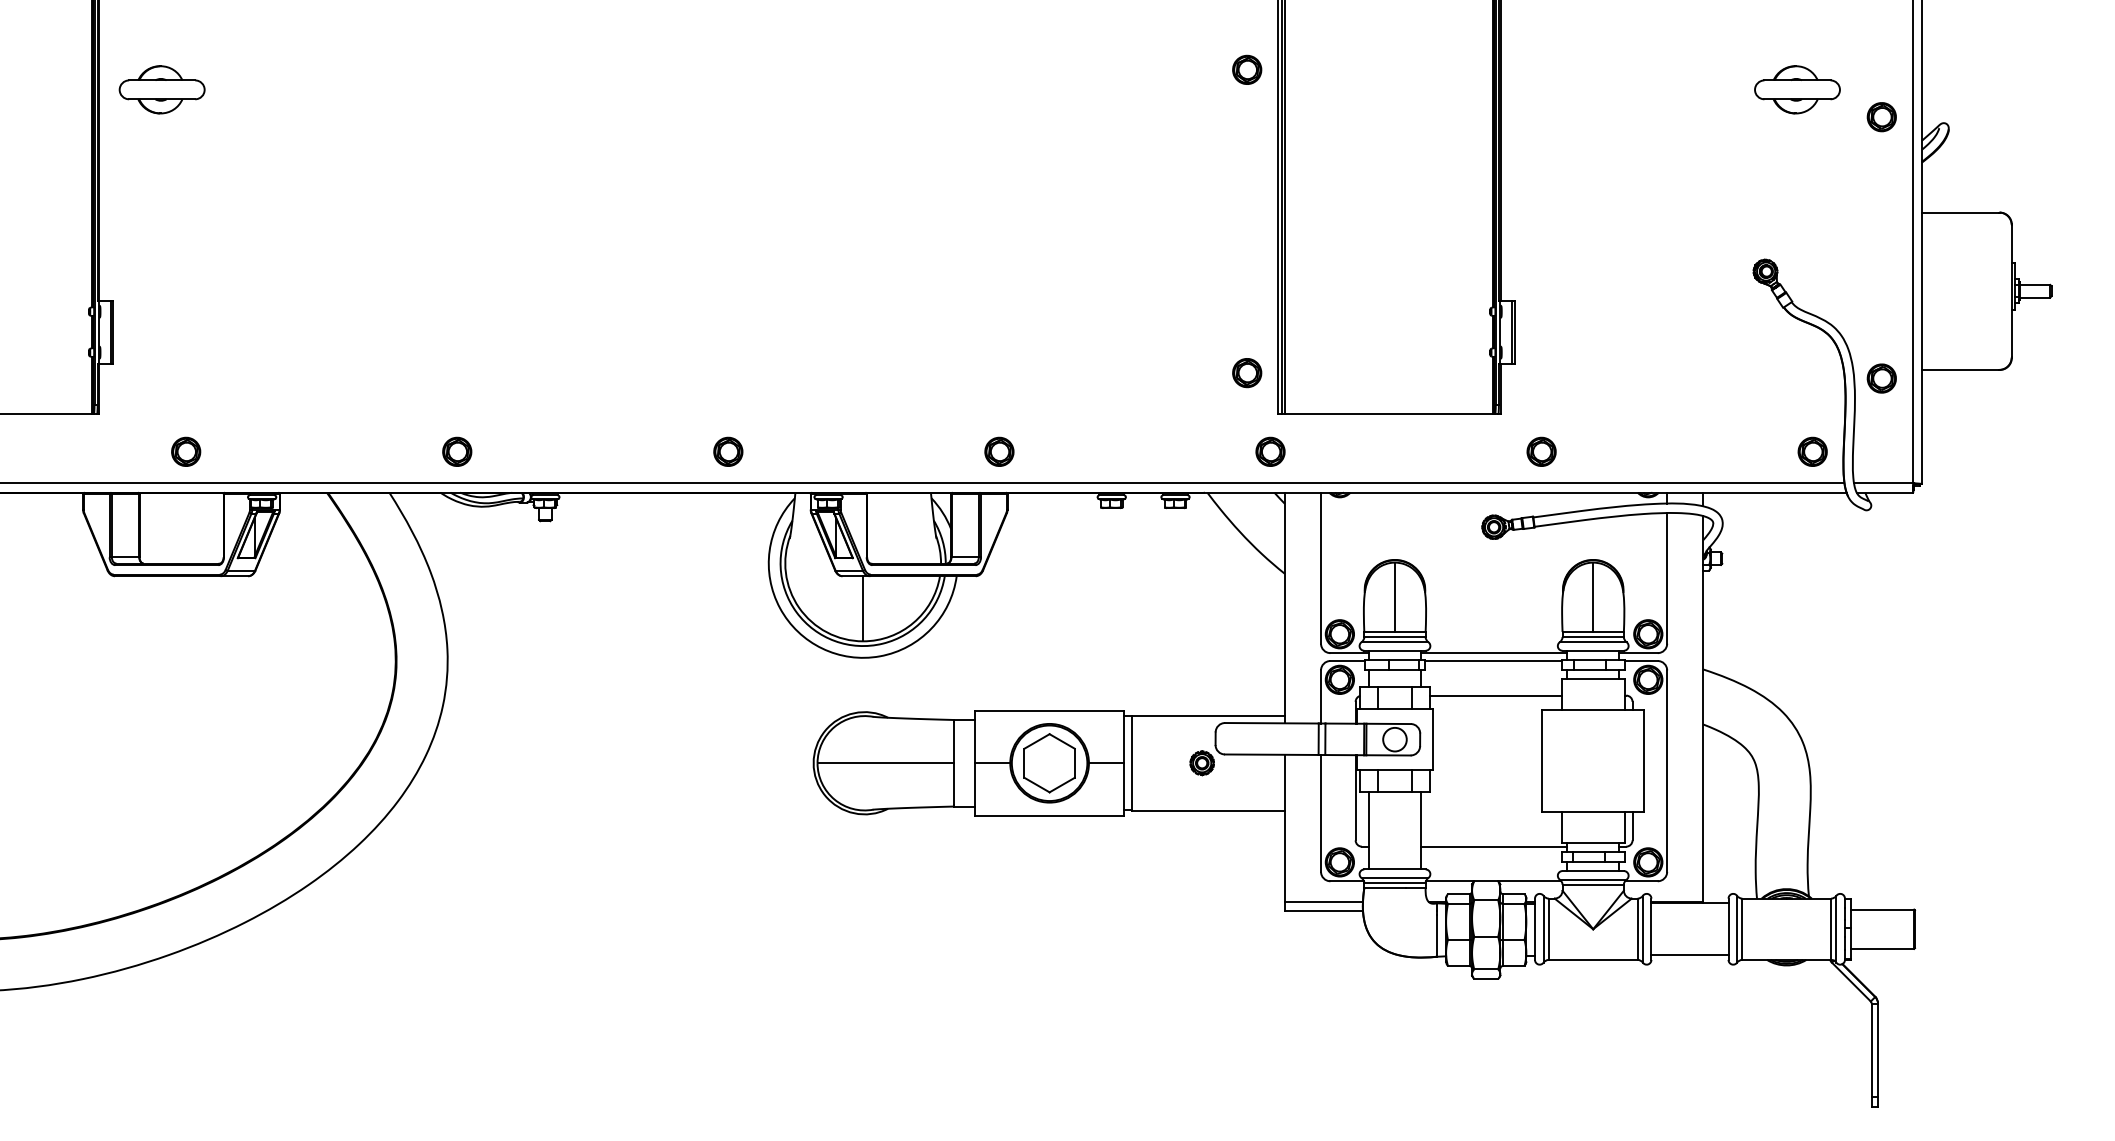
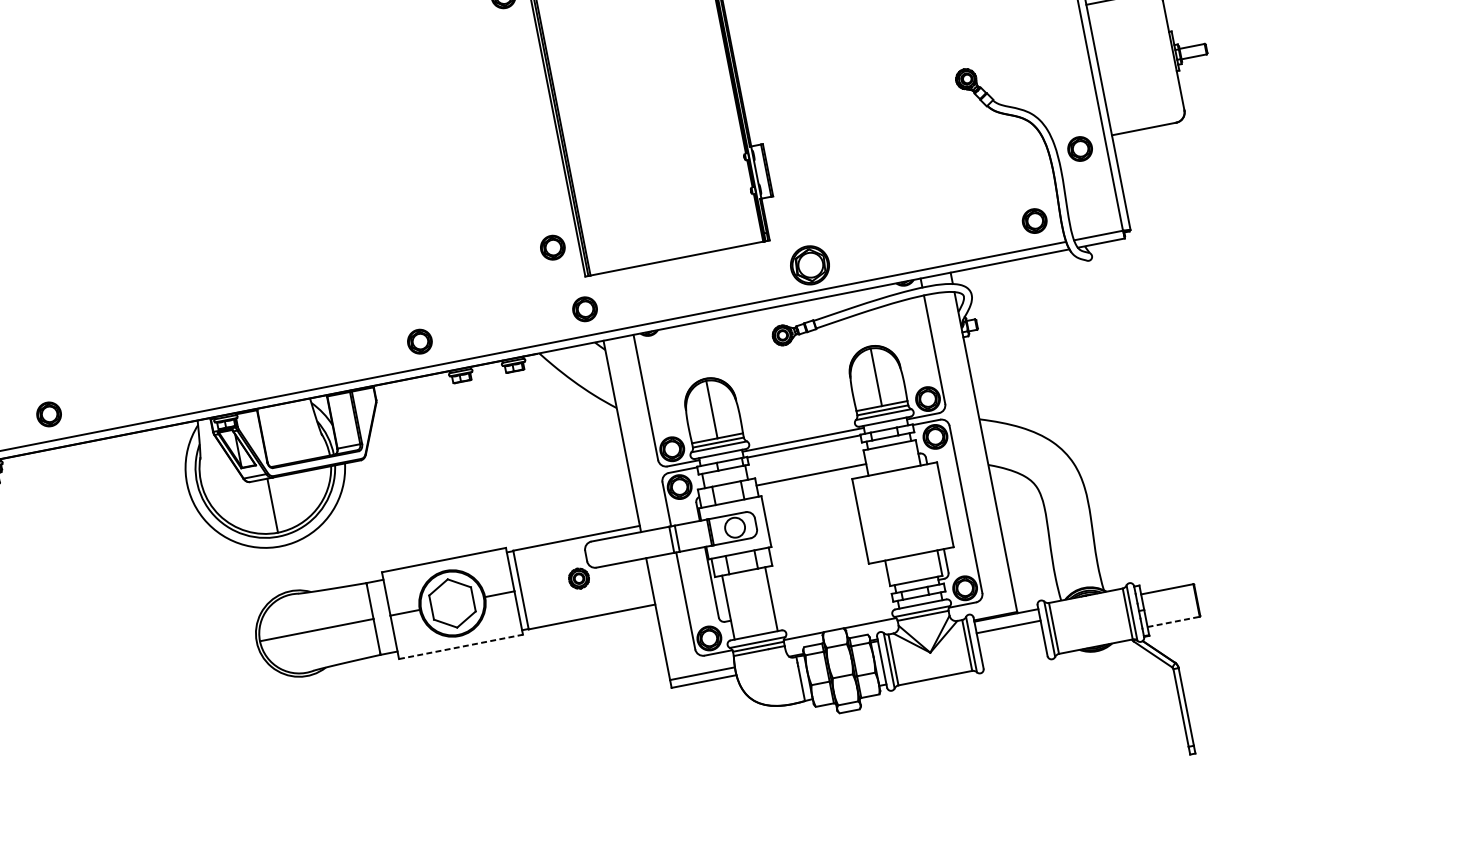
part: (728, 451) -> (49, 414), moved
part: (999, 451) -> (419, 341), moved
part: (1541, 451) -> (809, 264), size x1.6
line: (1049, 815) -> (460, 646), solid -> dashed
line: (1493, 846) -> (834, 600), removed
line: (1883, 948) -> (1174, 621), solid -> dashed
line: (1689, 955) -> (1008, 627), moved

